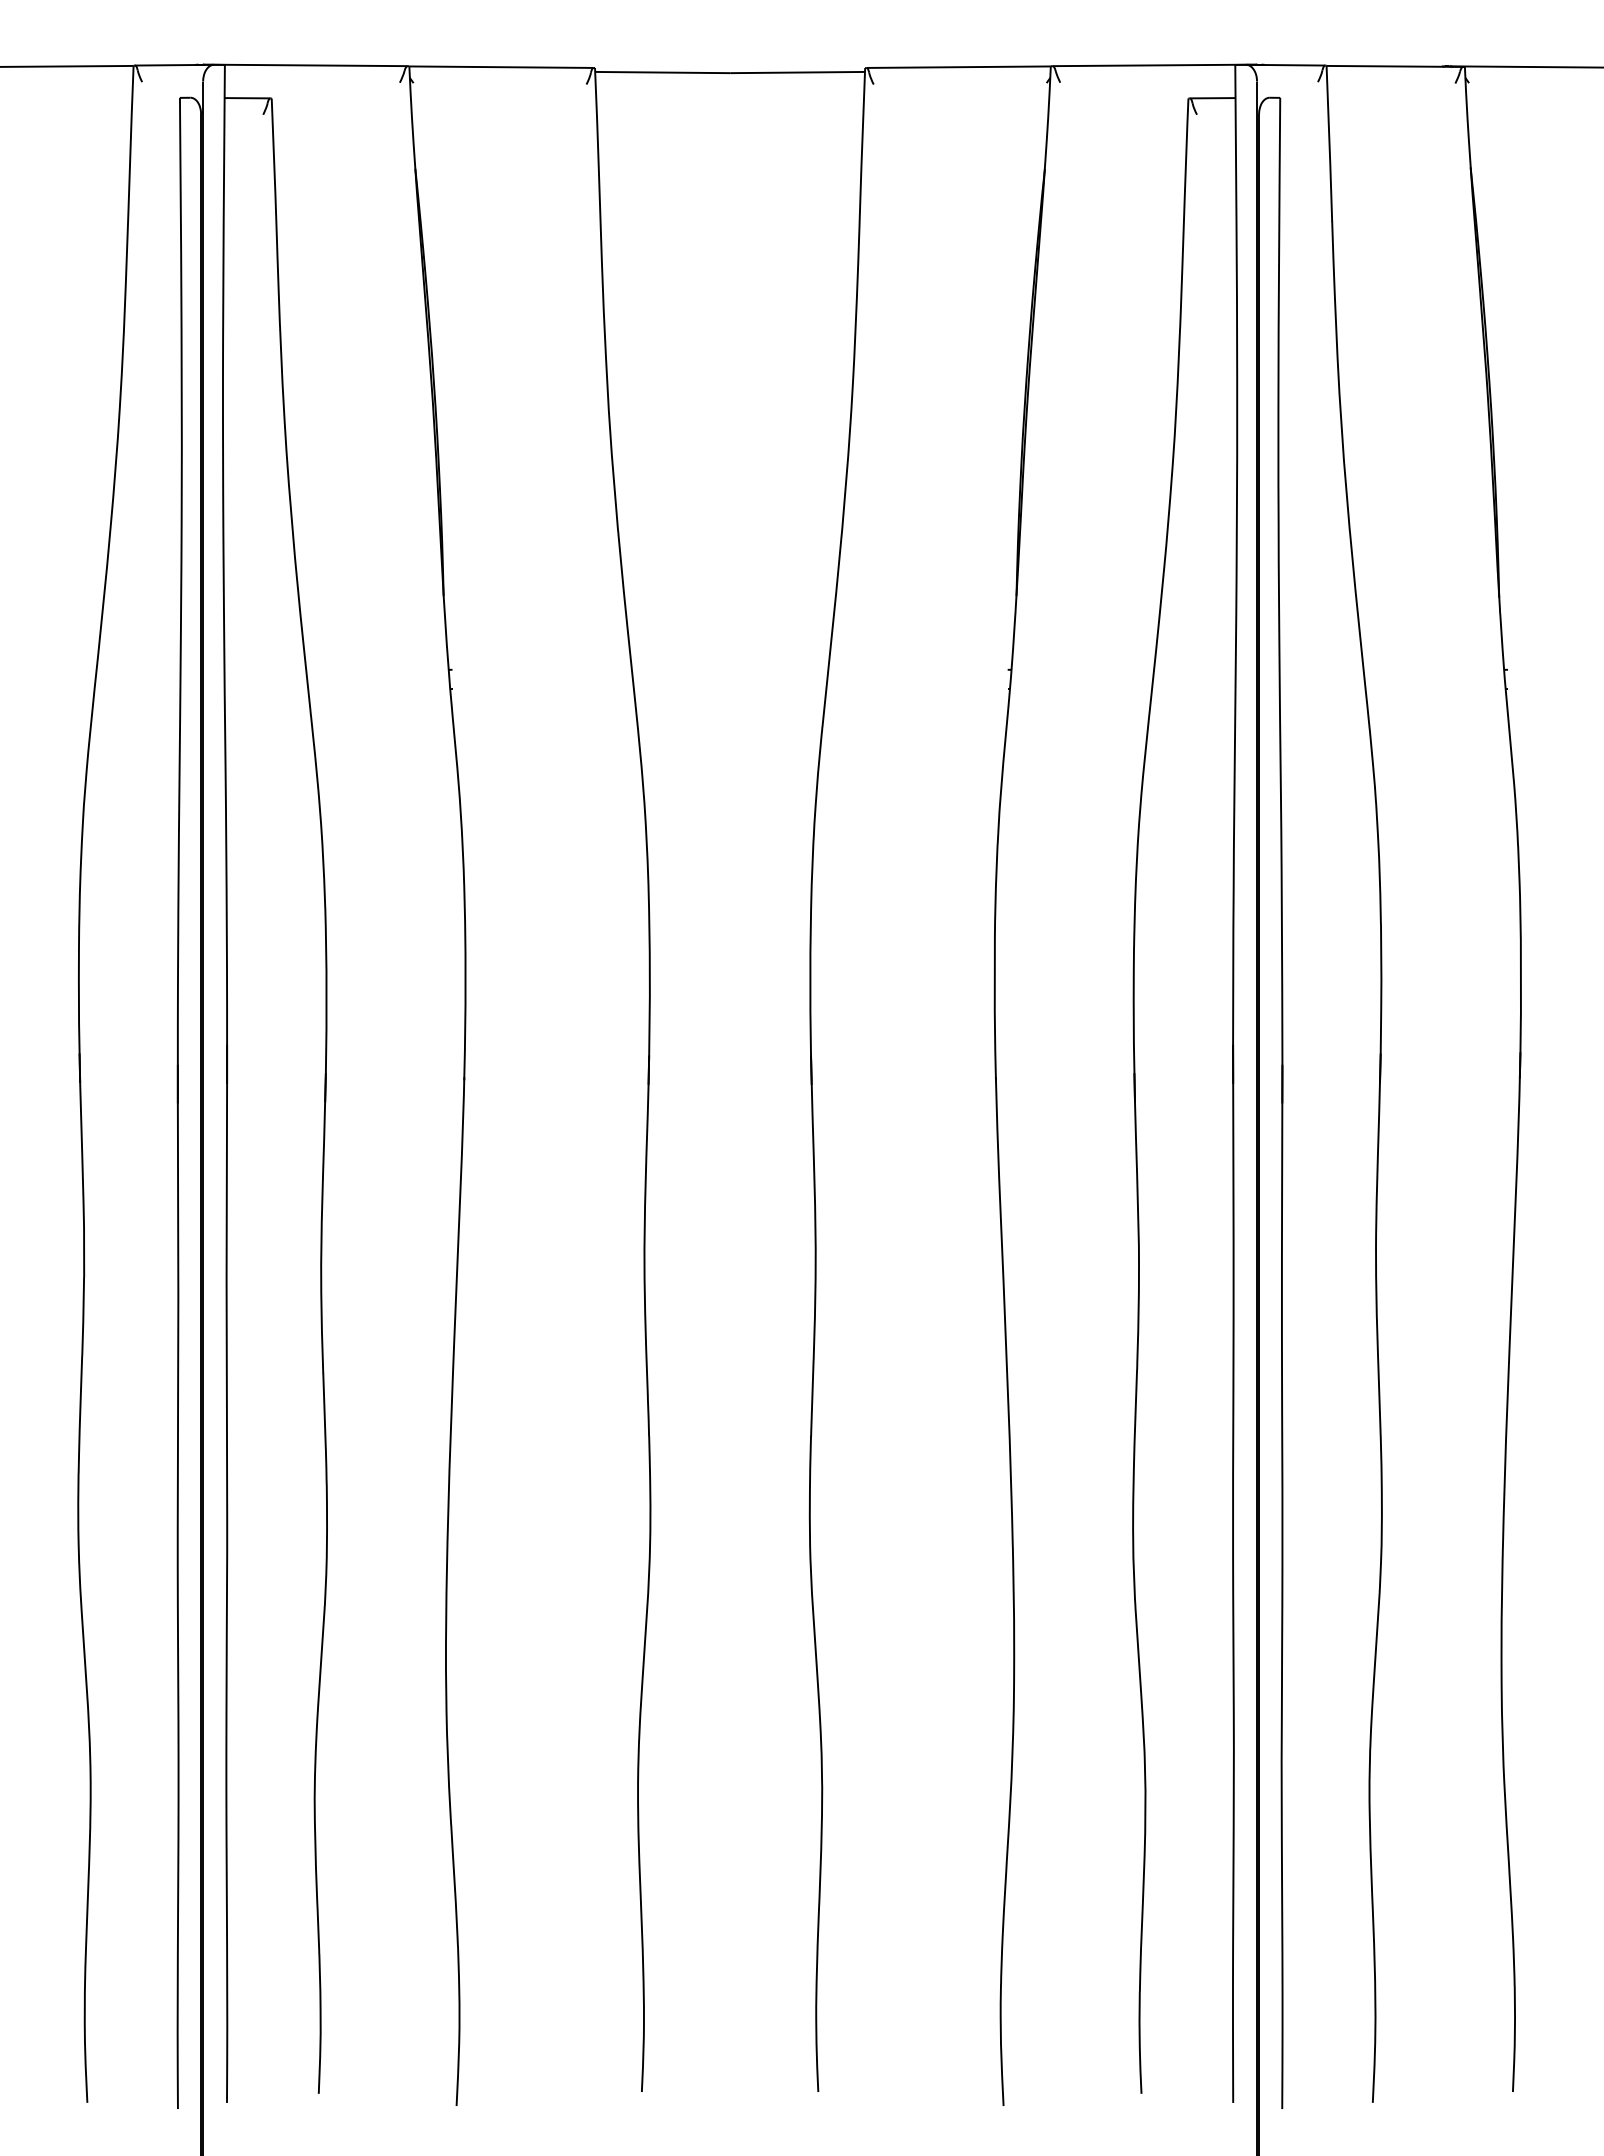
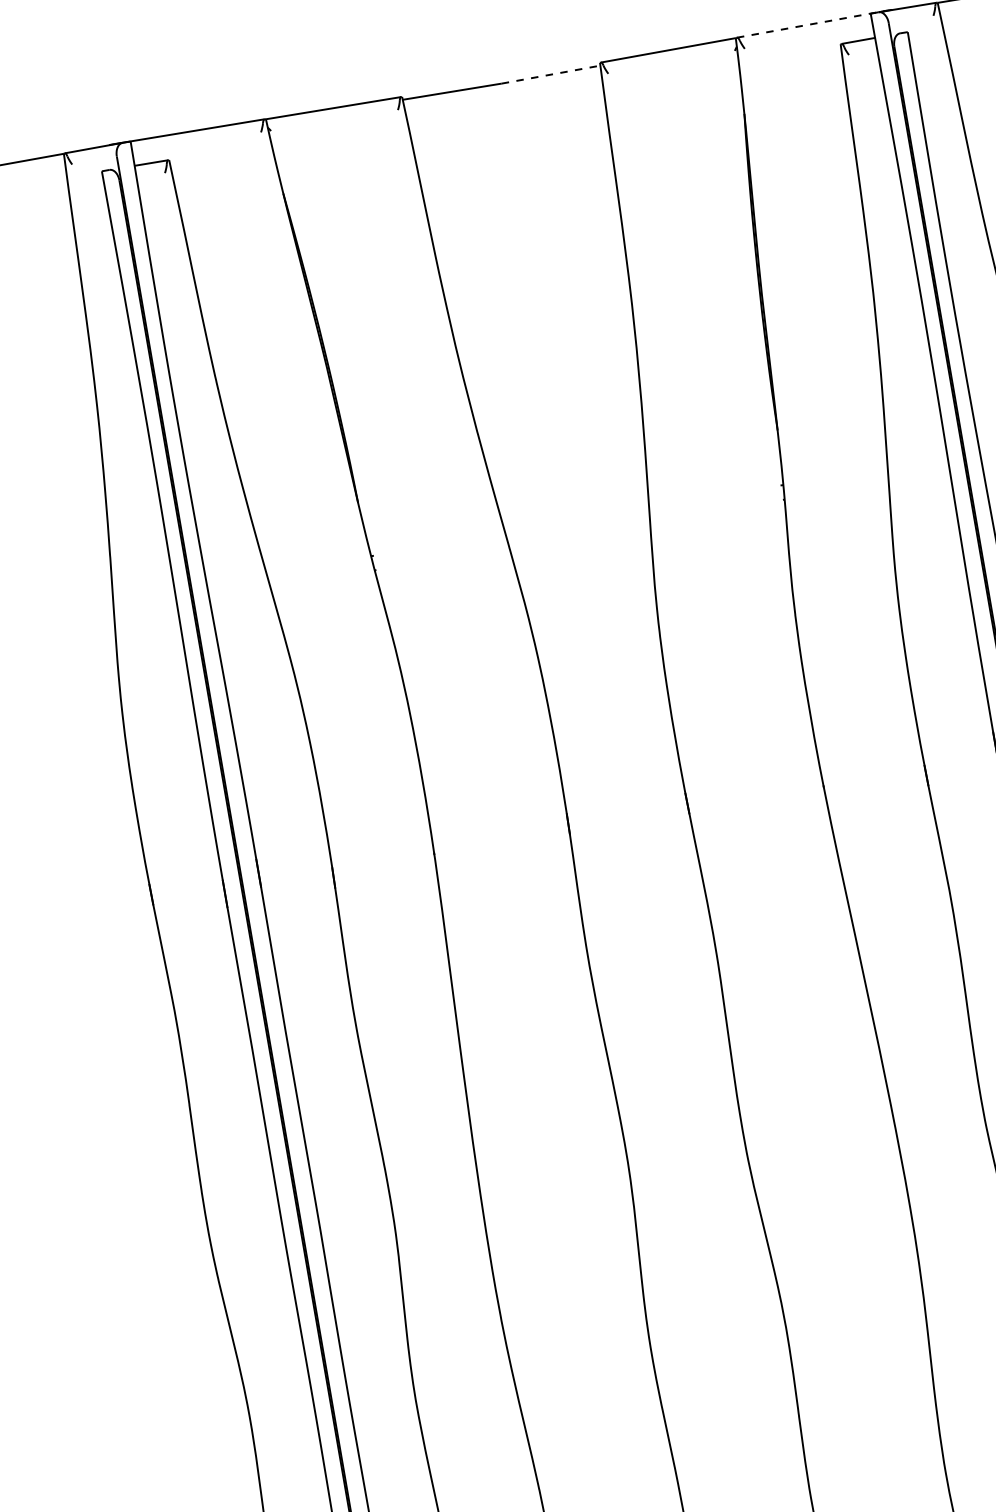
line: (1155, 65) -> (812, 24), solid -> dashed
line: (798, 72) -> (551, 74), solid -> dashed

